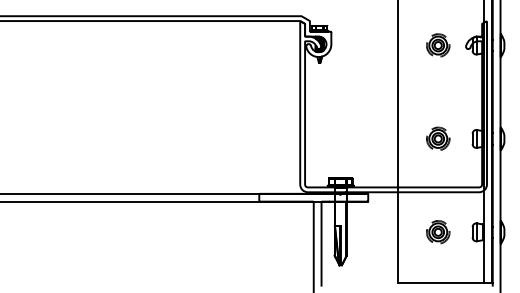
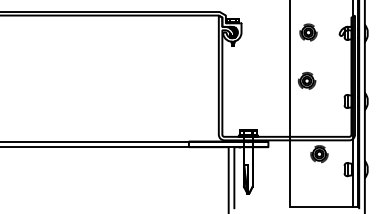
part: (438, 45) -> (308, 32), moved
part: (438, 138) -> (307, 80), moved
part: (438, 232) -> (319, 154), moved

